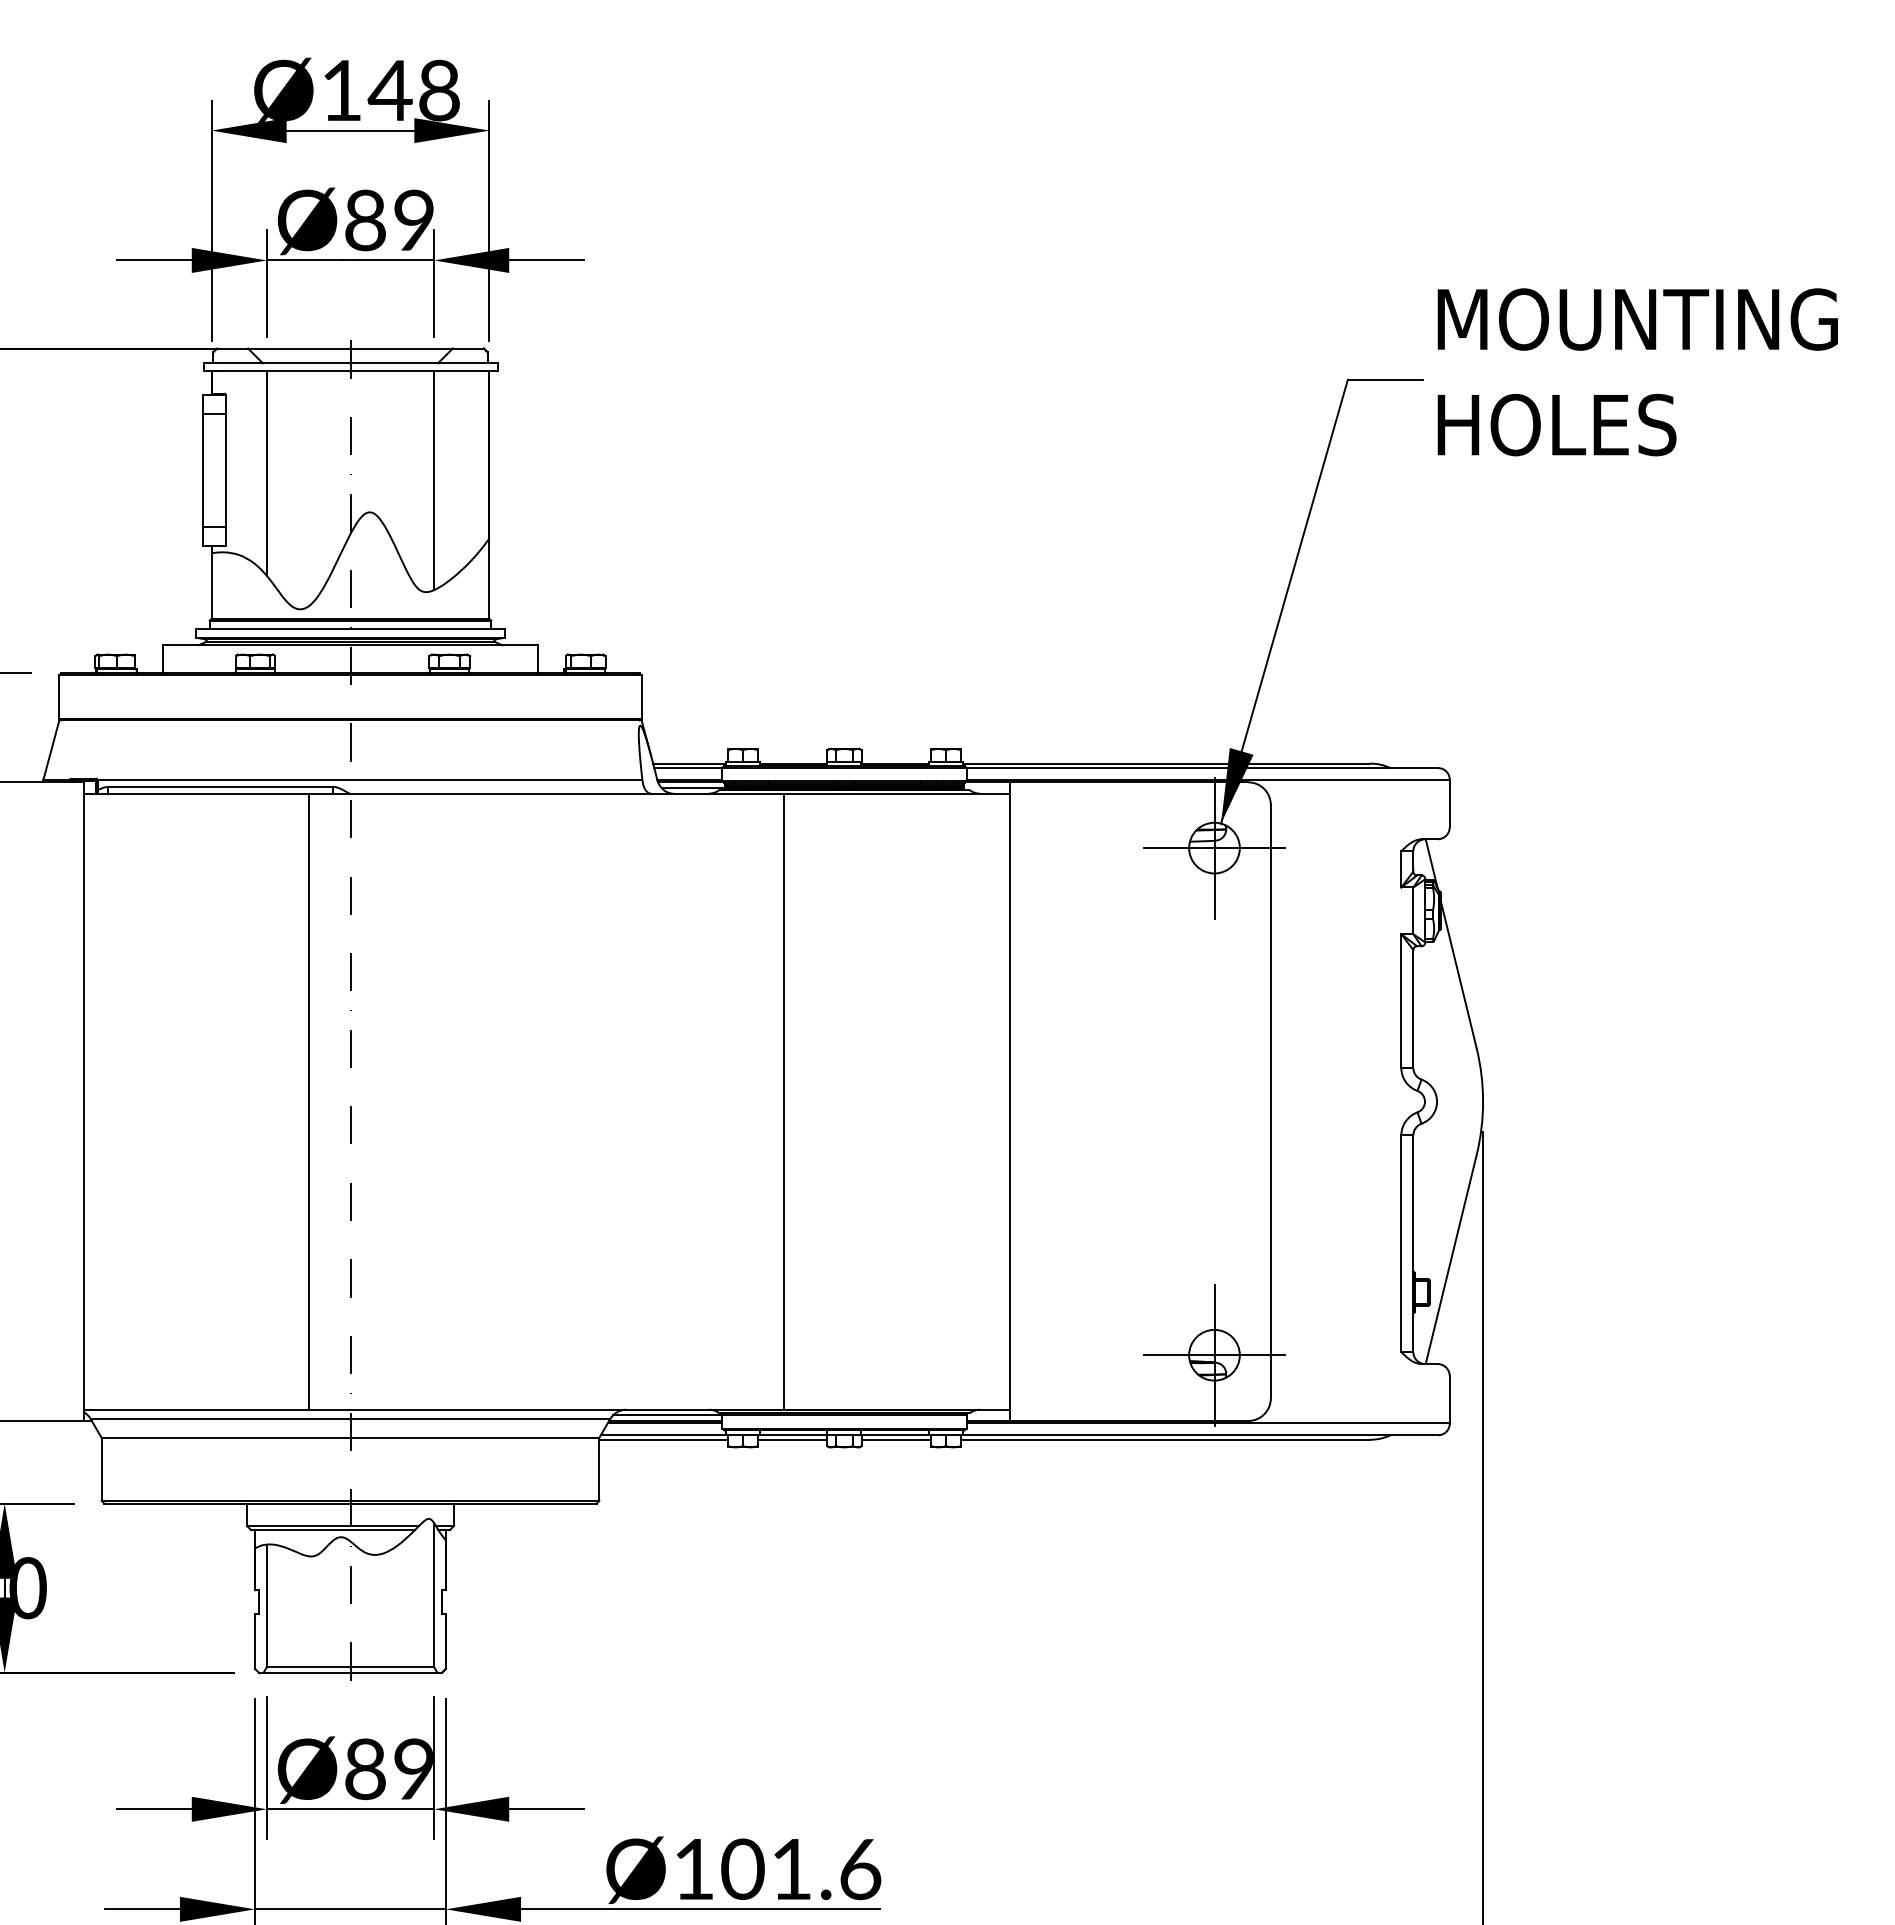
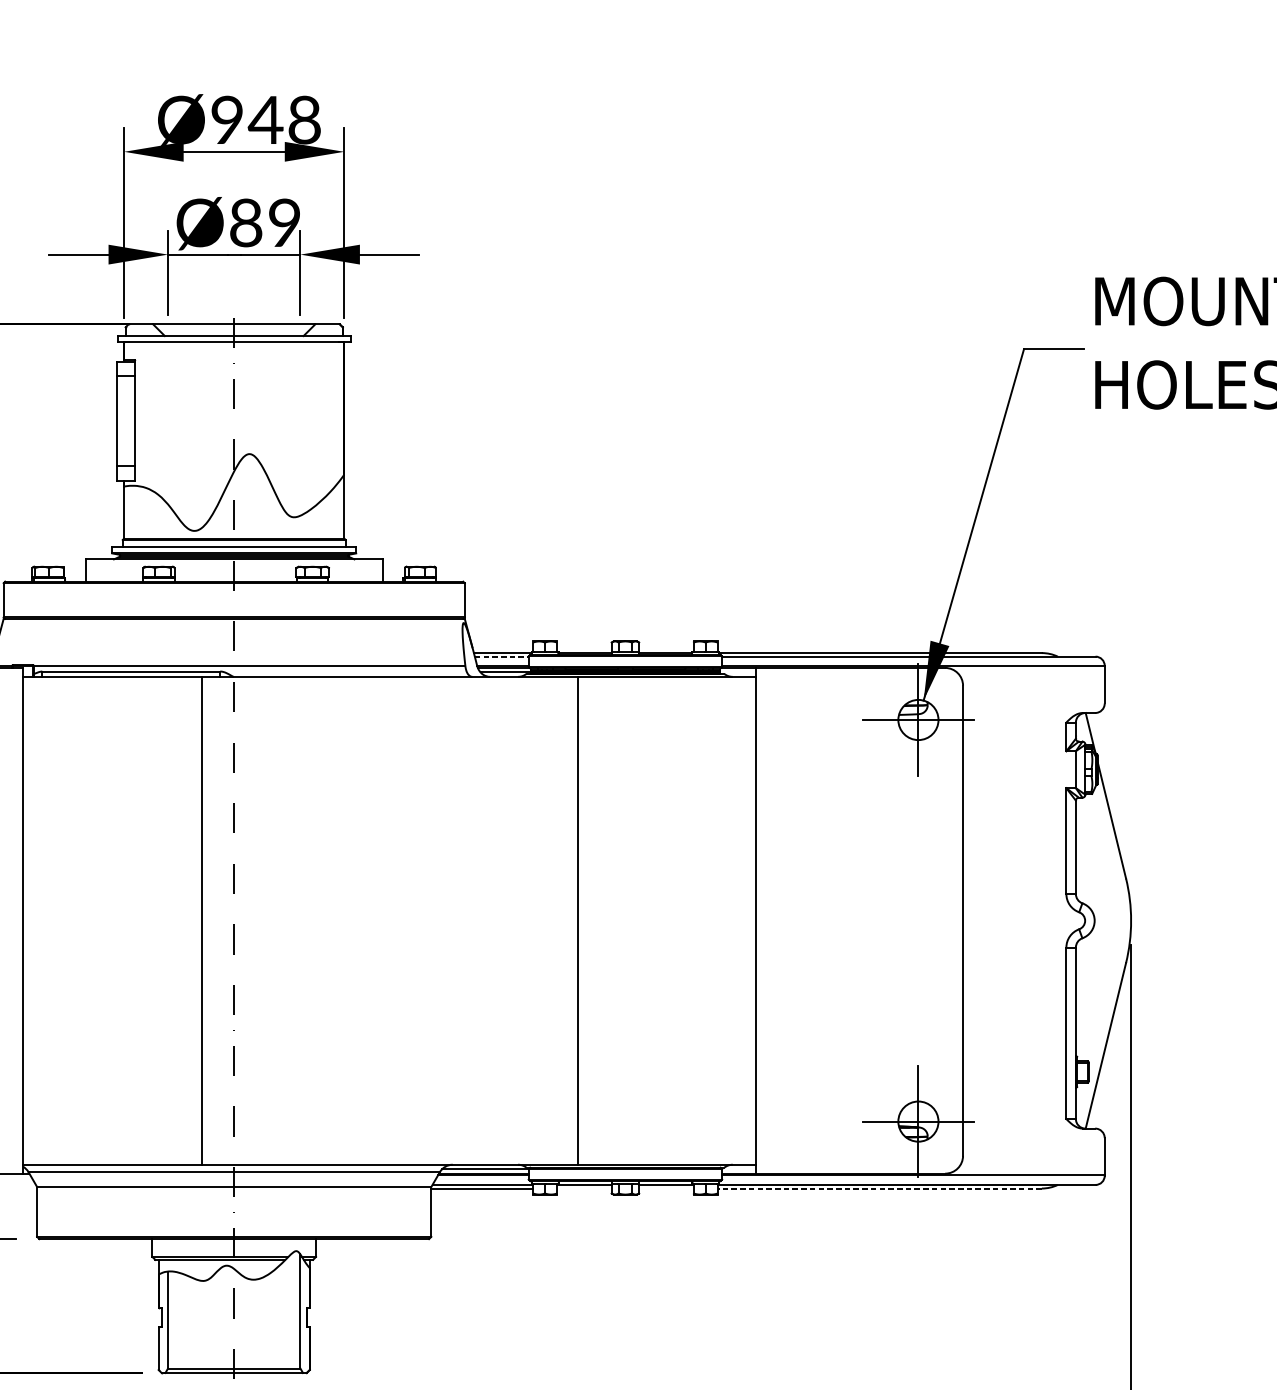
text: (341, 89) -> (227, 119), Ø148 -> Ø948
line: (266, 472) -> (167, 422), removed
line: (434, 480) -> (300, 428), removed
line: (688, 768) -> (501, 656), solid -> dashed
line: (792, 1439) -> (584, 1188), removed
line: (895, 1439) -> (665, 1188), removed
line: (1165, 1439) -> (879, 1188), solid -> dashed

